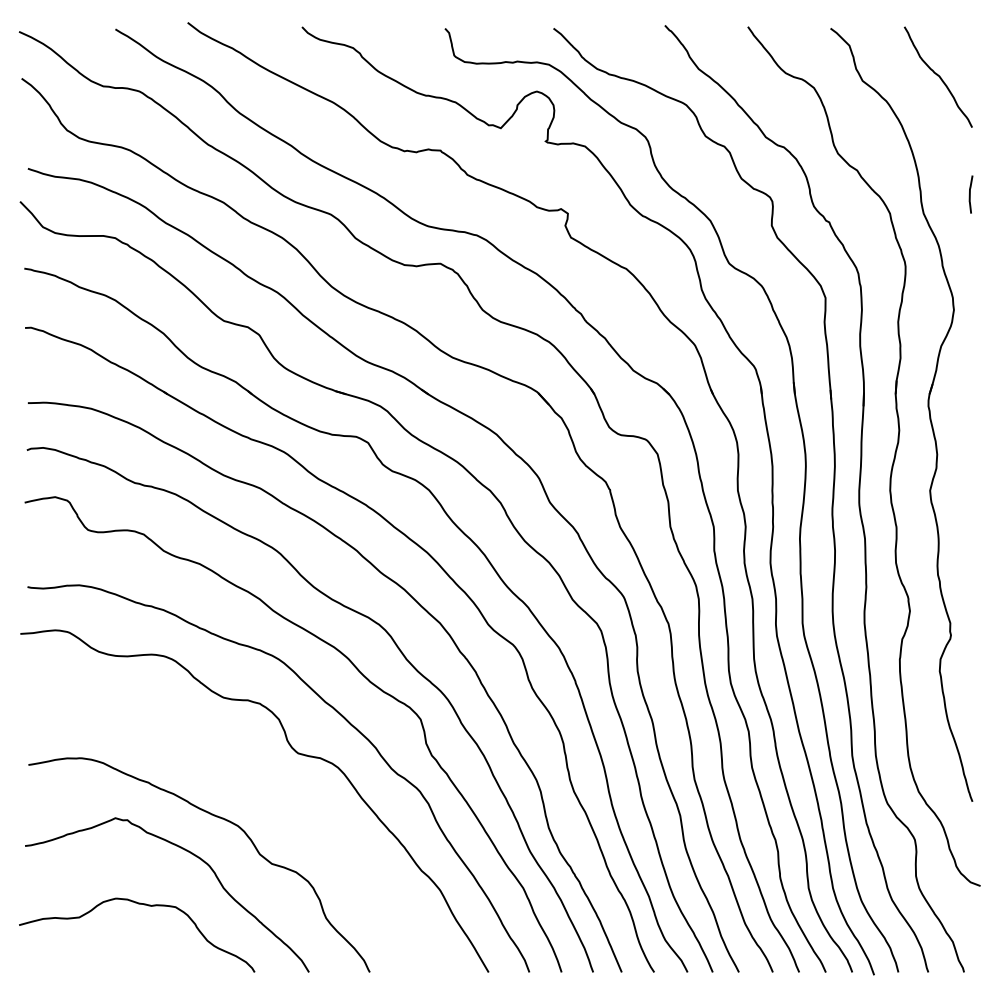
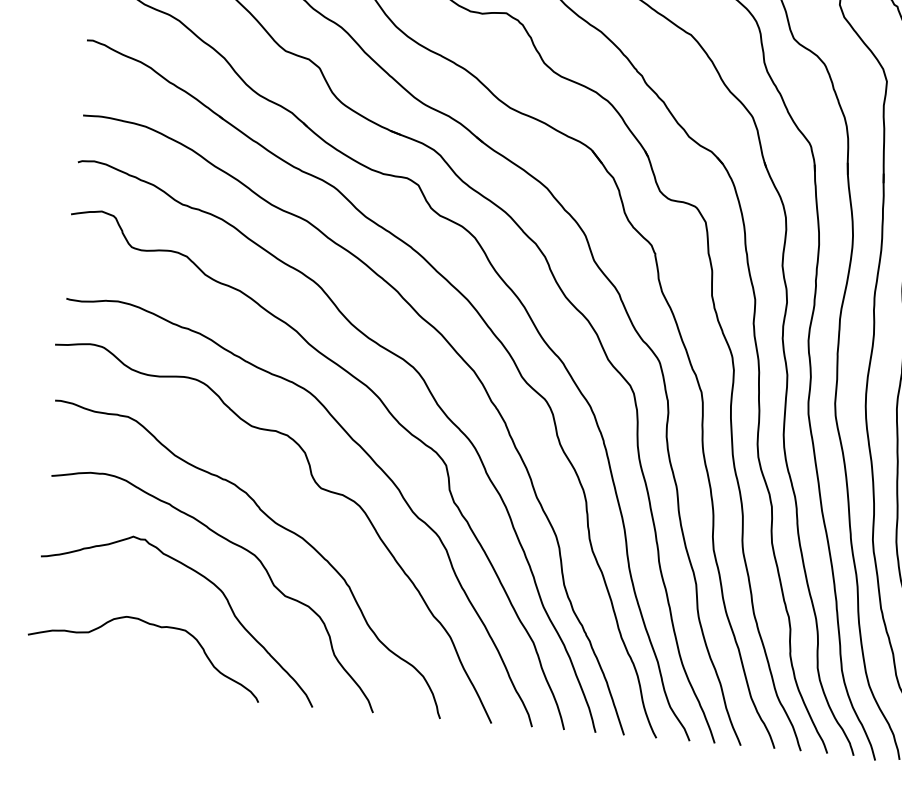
curve: (254, 792) -> (274, 523), added

